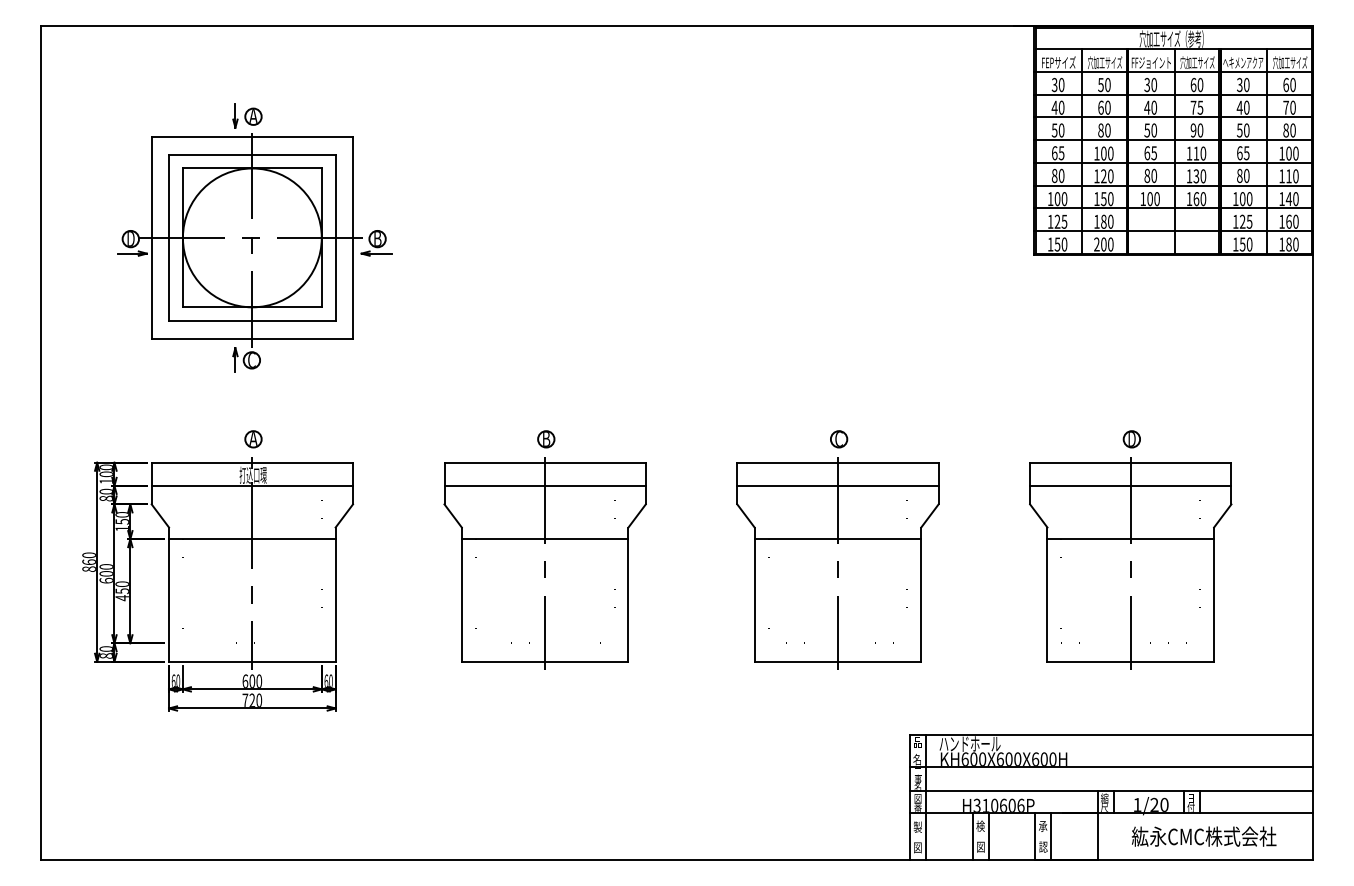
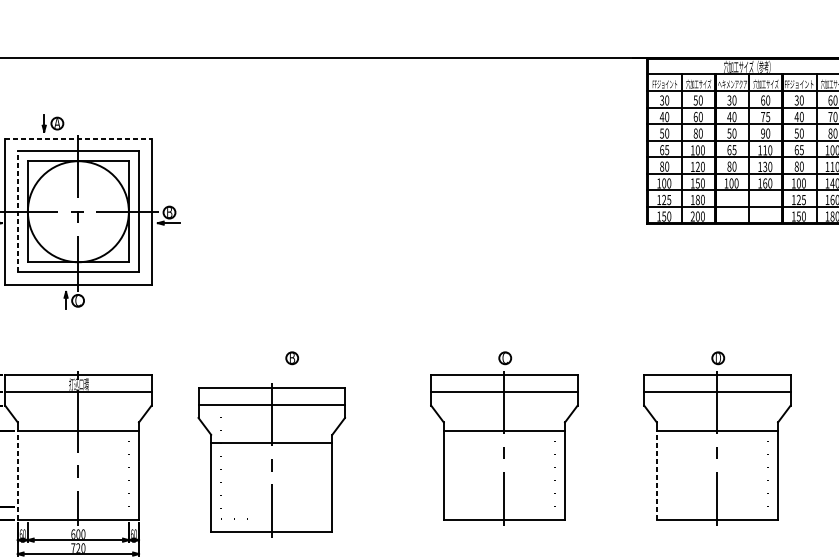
text: (1058, 62) -> (664, 84), FEPサイズ -> FFジョイント
text: (1151, 62) -> (732, 84), FFジョイント -> ヘキメンアクア
text: (1243, 62) -> (799, 84), ヘキメンアクア -> FFジョイント
part: (247, 115) -> (53, 122), moved
line: (252, 137) -> (78, 138), solid -> dashed
line: (169, 237) -> (18, 211), solid -> dashed
part: (253, 439) -> (79, 358), removed
part: (544, 563) -> (271, 460), moved
line: (169, 599) -> (18, 474), solid -> dashed
line: (1047, 599) -> (656, 474), solid -> dashed

